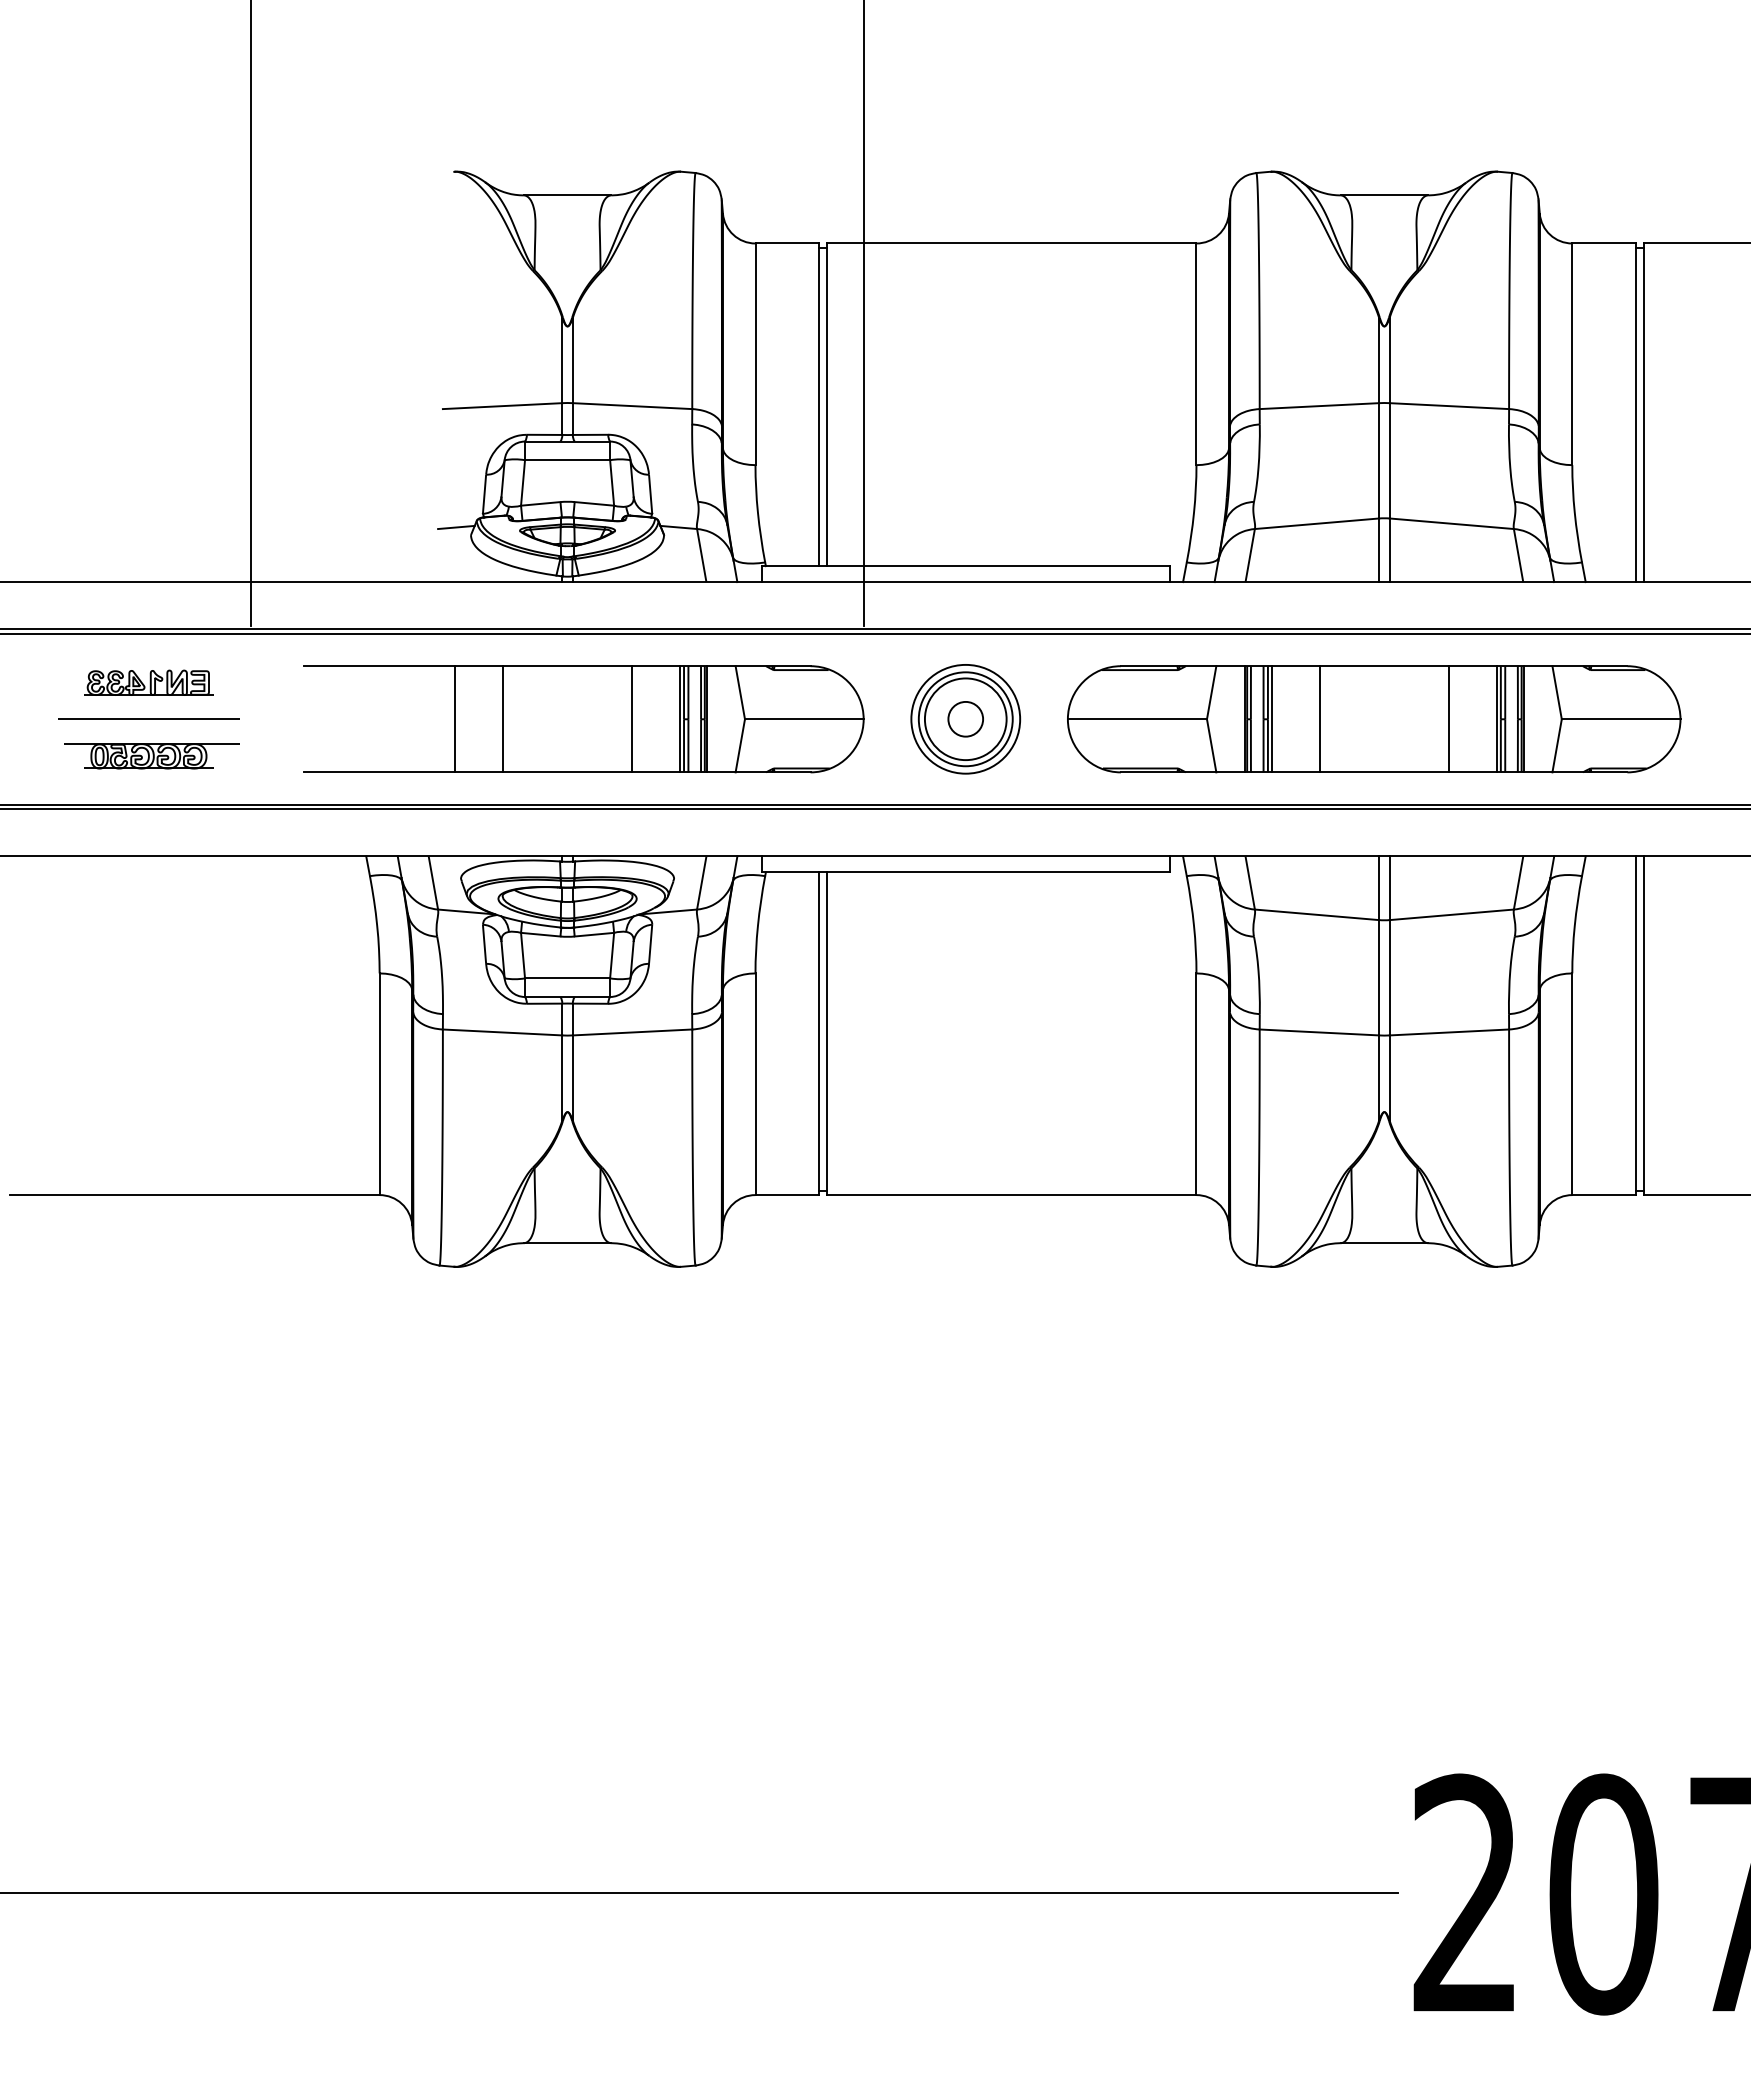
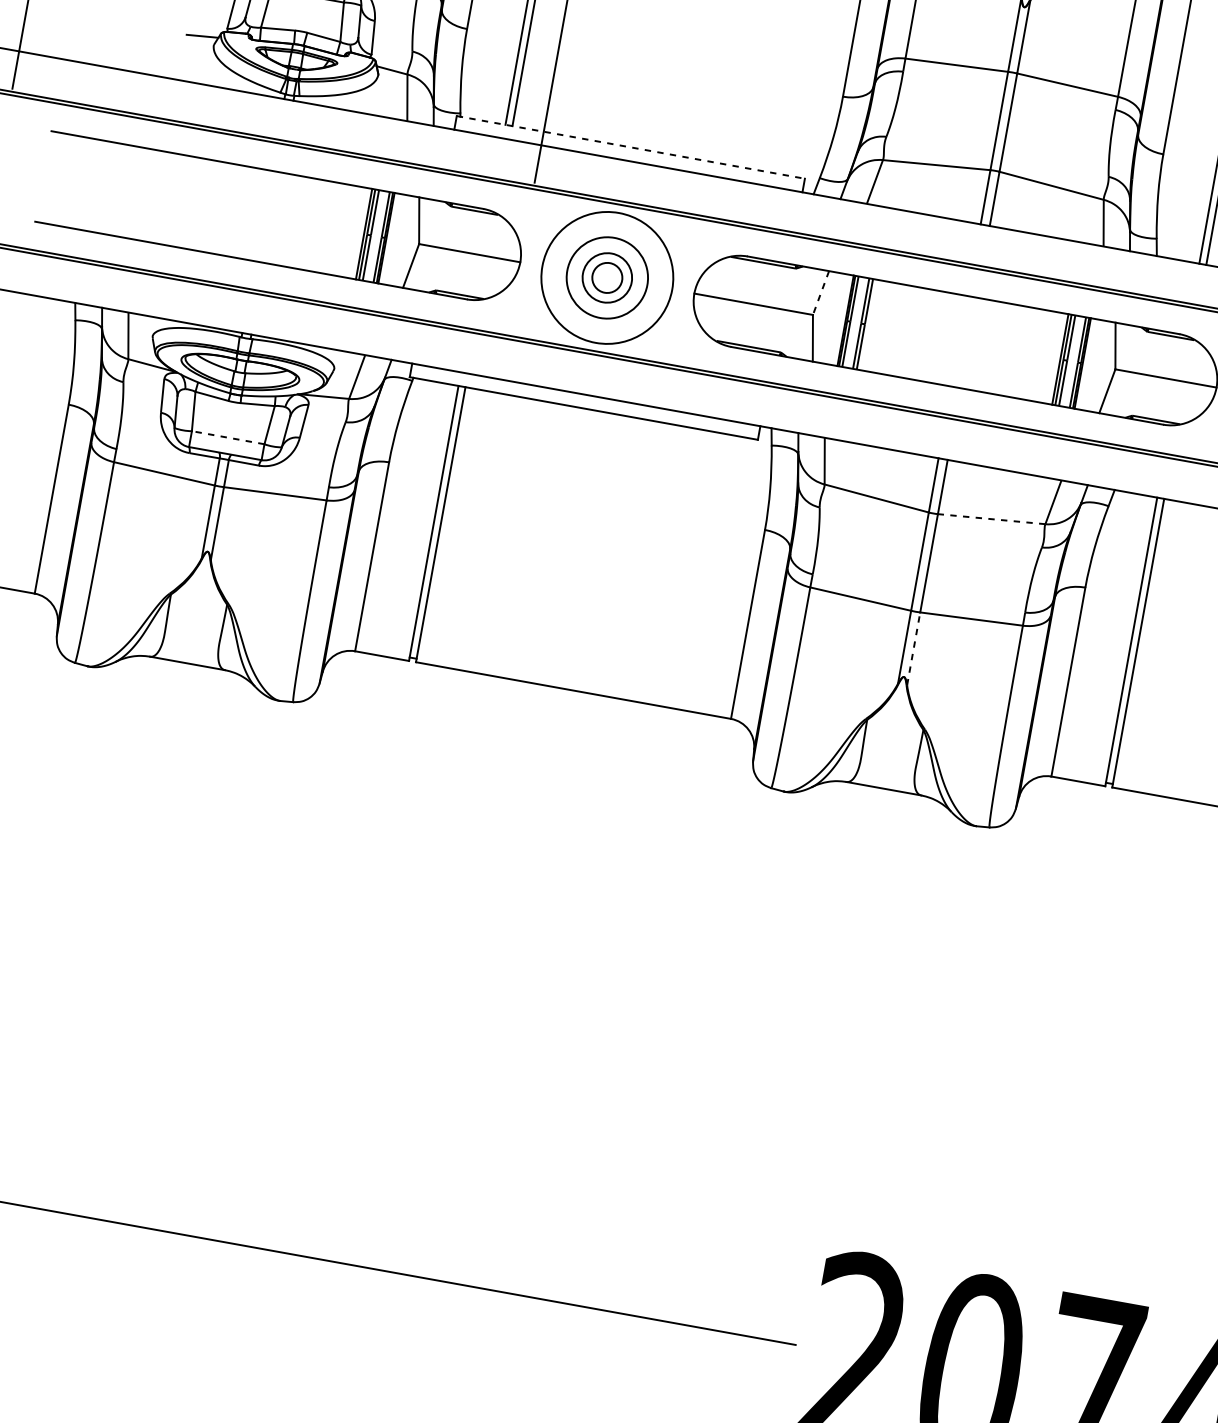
line: (966, 566) -> (631, 147), solid -> dashed
line: (1211, 692) -> (820, 292), solid -> dashed
circle: (965, 718) -> (607, 277), size x1.4
line: (454, 719) -> (171, 199), removed
line: (503, 719) -> (213, 207), removed
line: (631, 719) -> (322, 226), removed
circle: (965, 719) -> (607, 278), size x0.7
line: (1271, 719) -> (867, 325), removed
line: (1320, 719) -> (909, 332), removed
line: (1448, 719) -> (1018, 352), removed
line: (1451, 914) -> (991, 518), solid -> dashed
line: (567, 978) -> (228, 437), solid -> dashed
line: (1389, 1078) -> (913, 649), solid -> dashed

